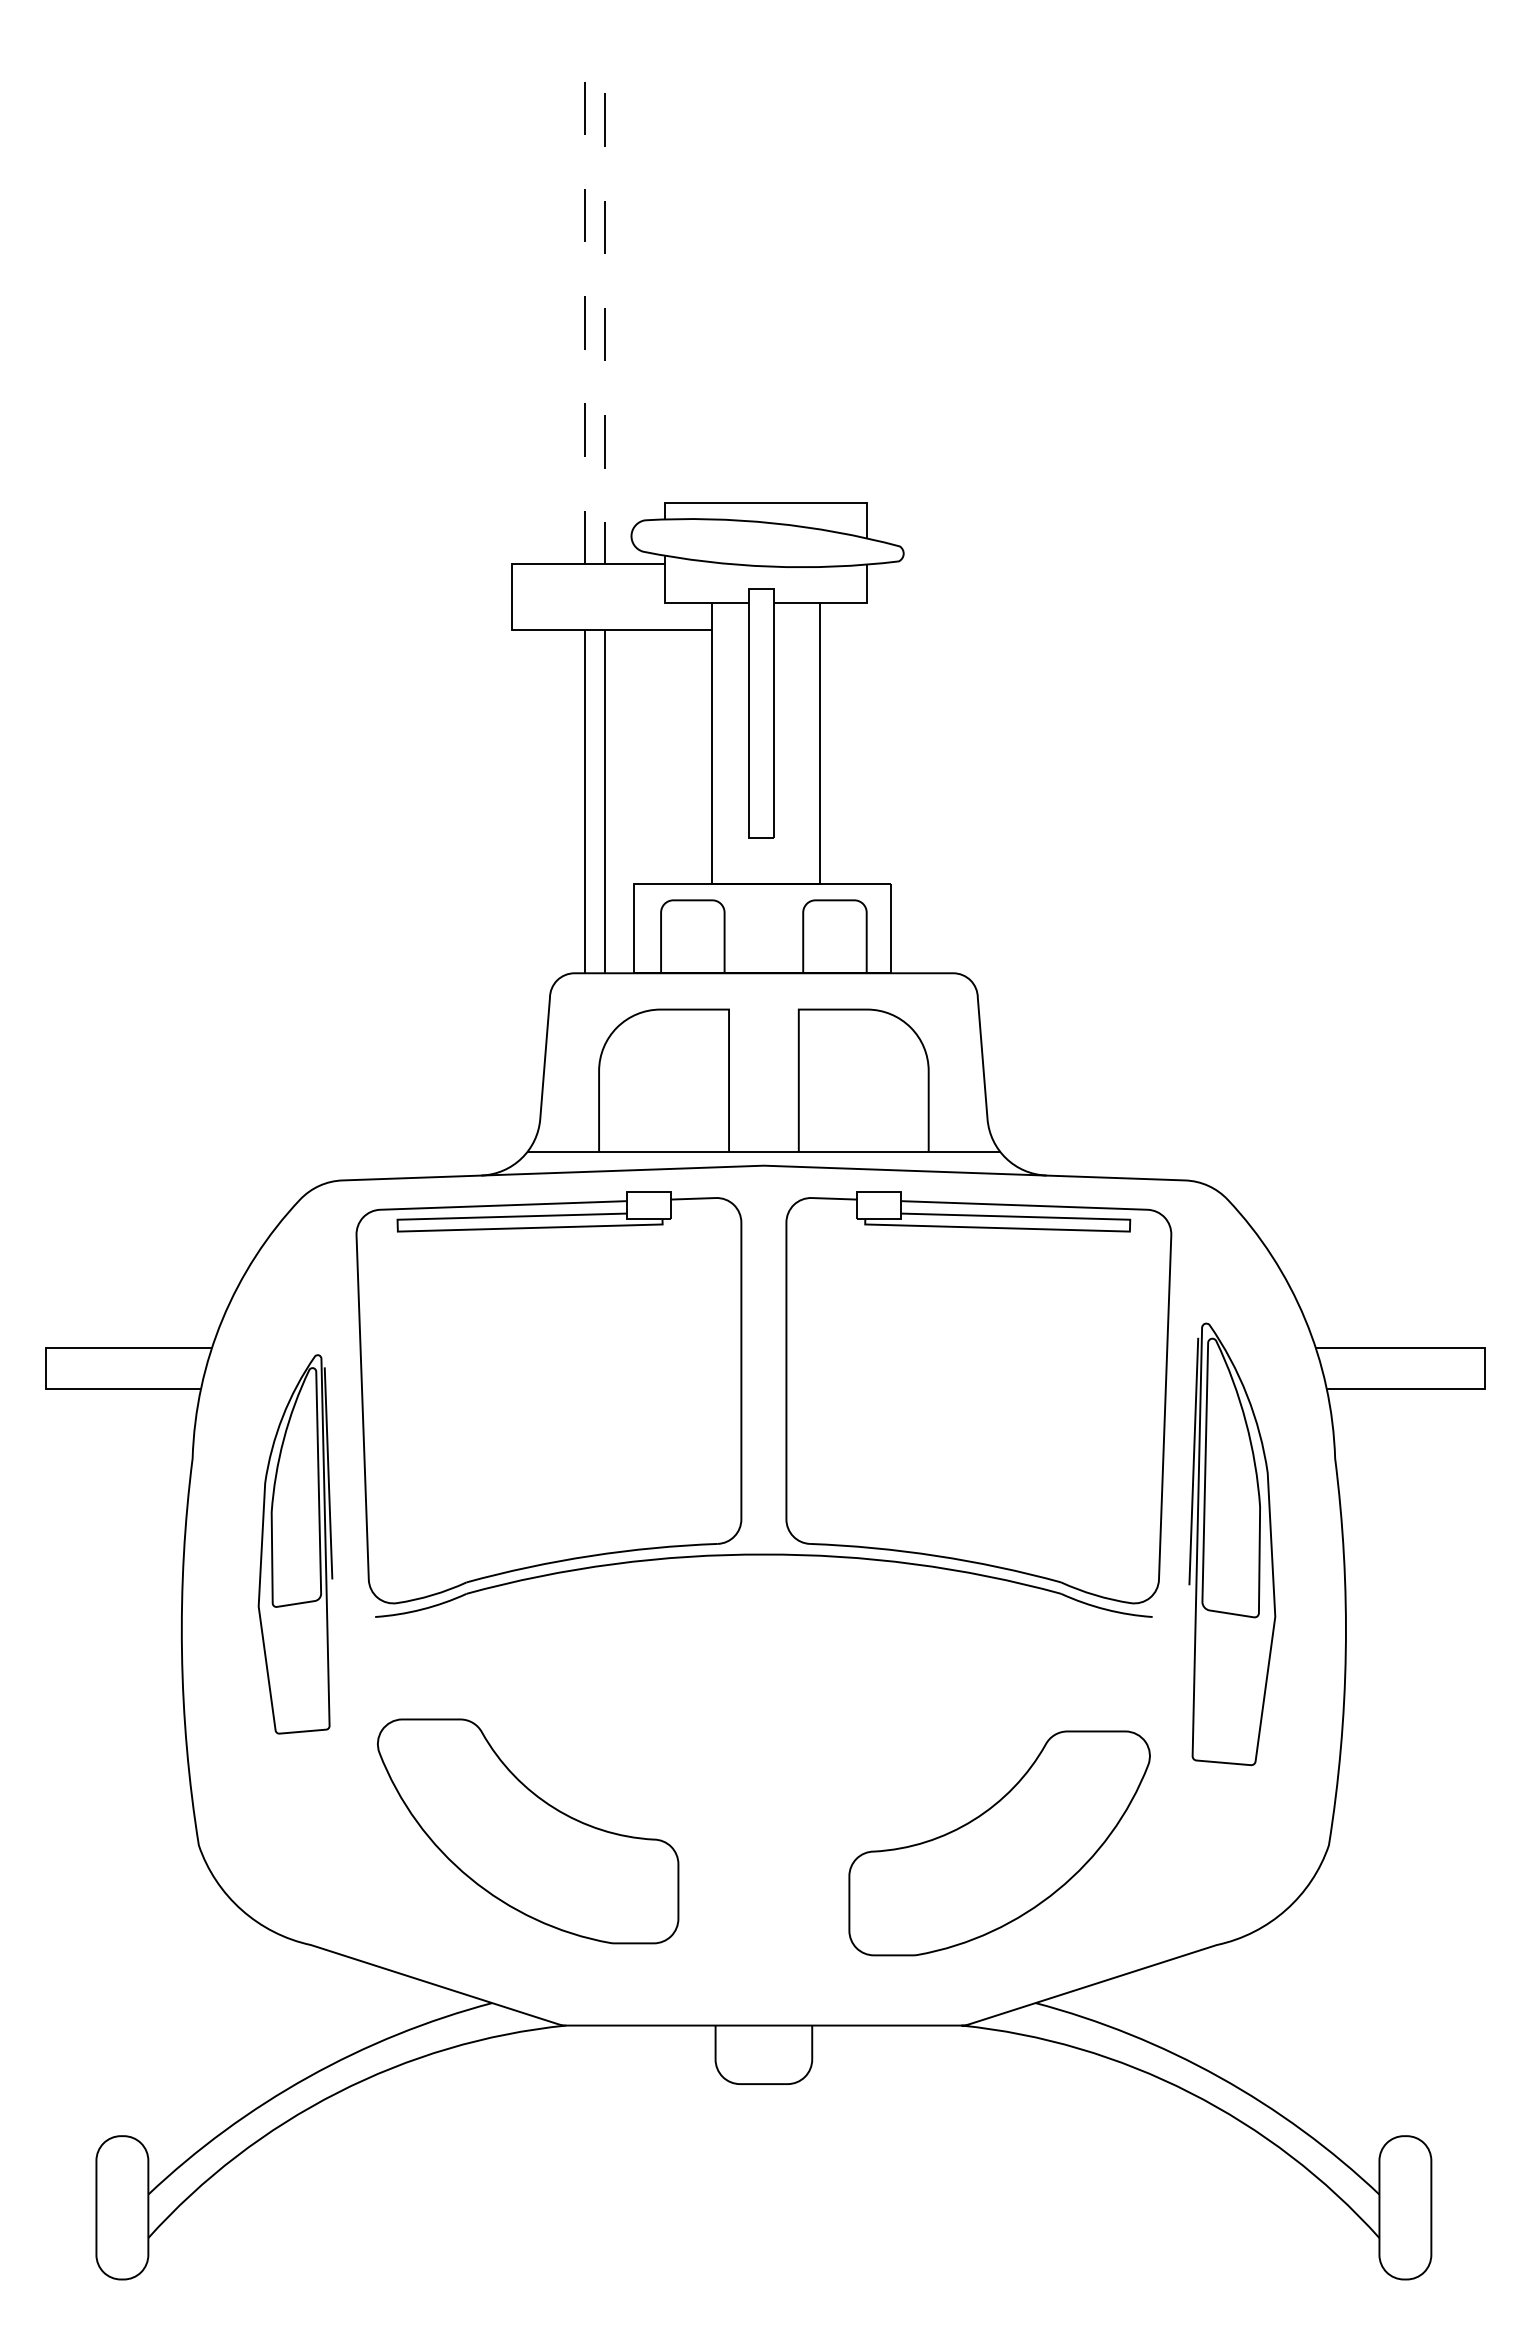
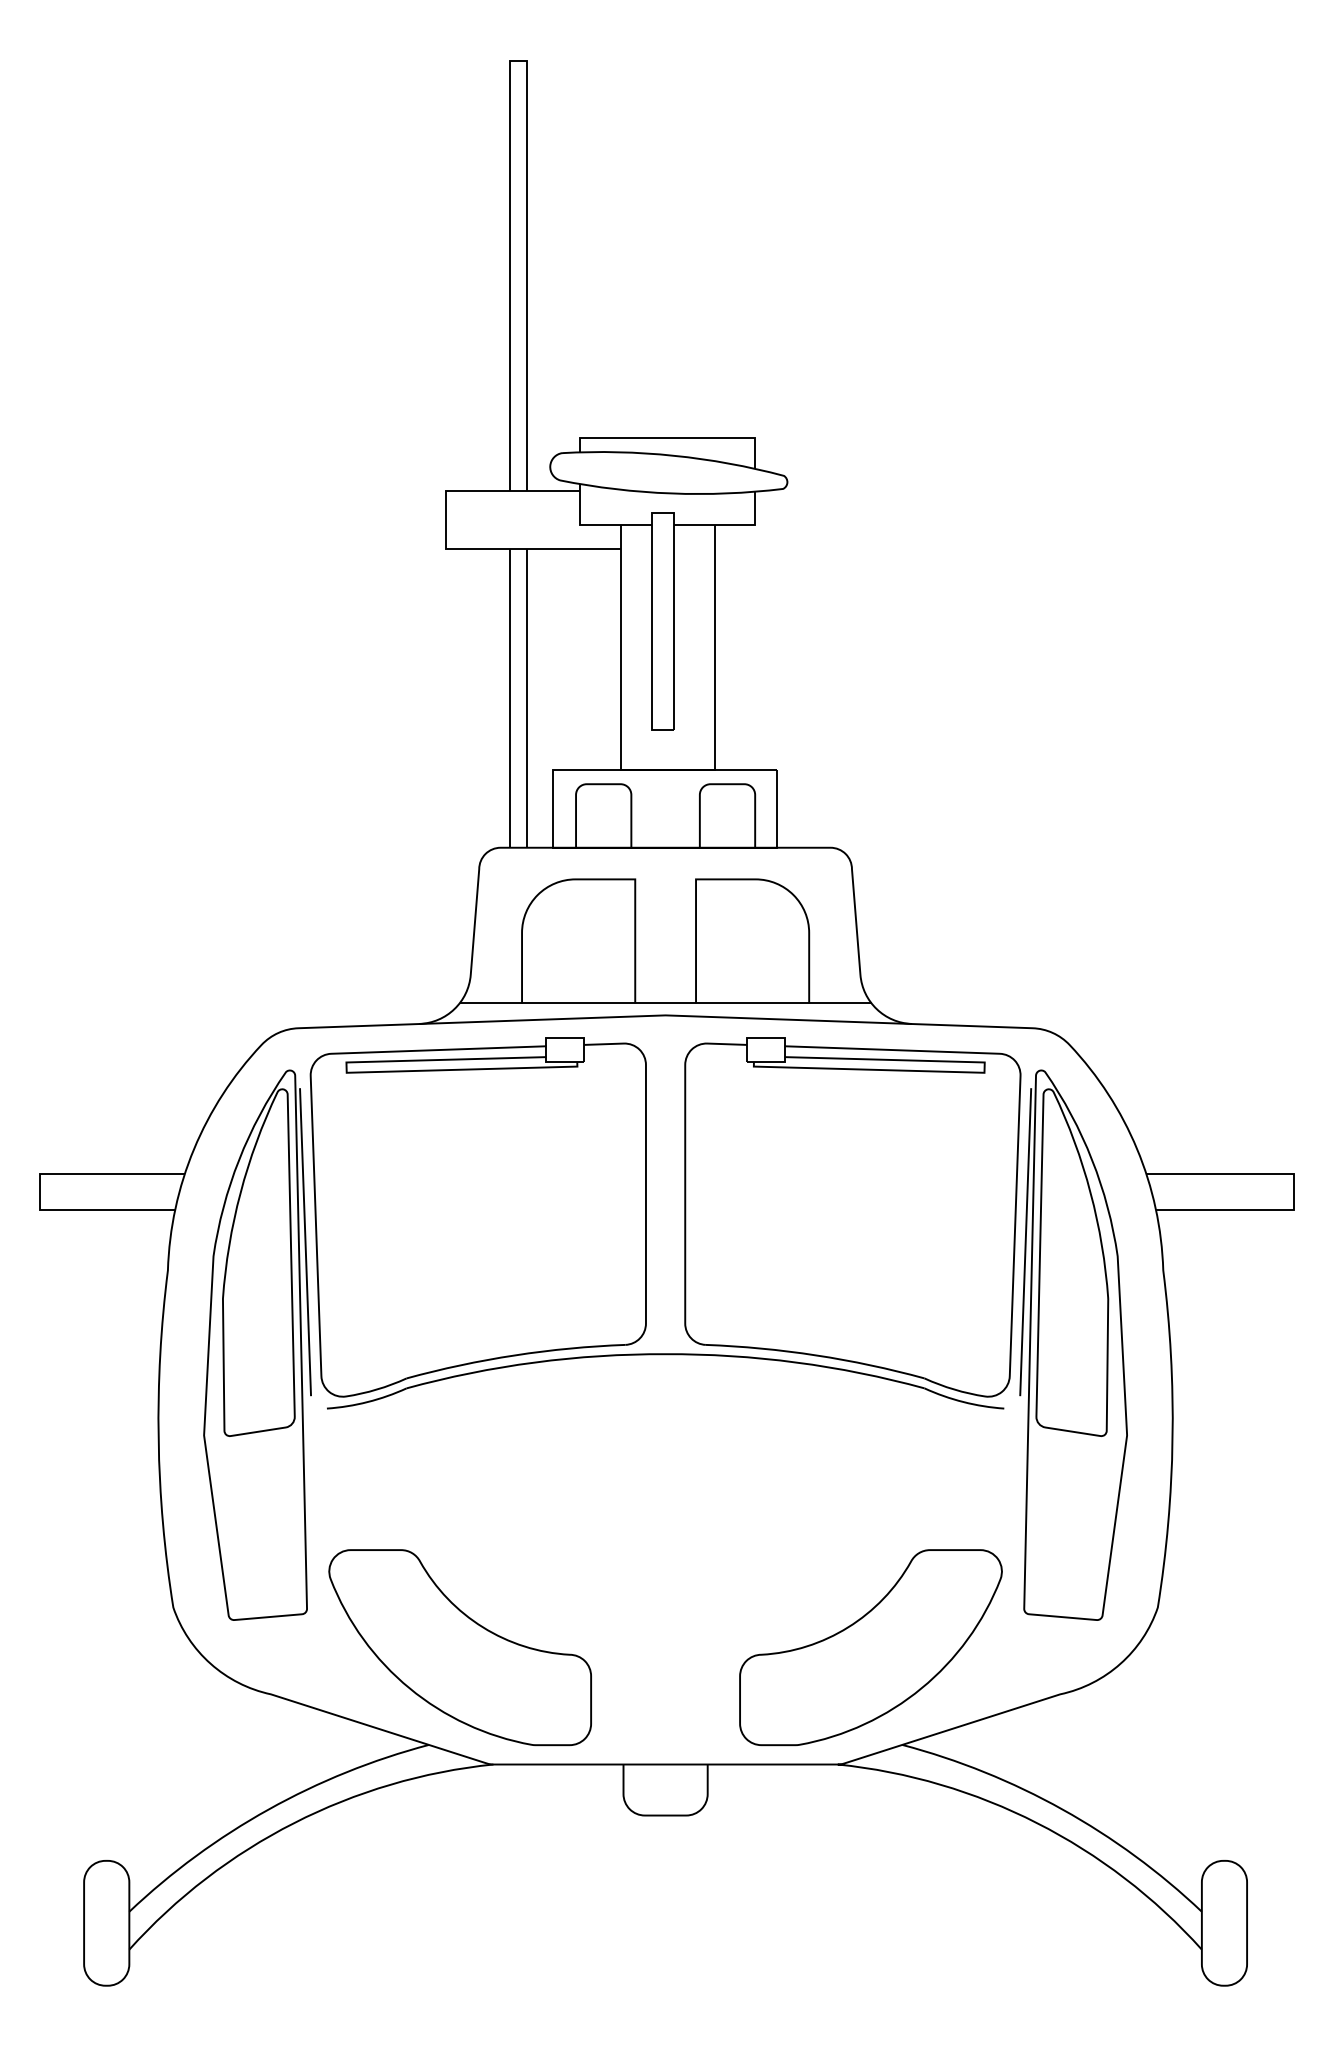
line: (594, 70) -> (518, 61), dashed -> solid
part: (295, 1544) -> (257, 1345), size x1.67
part: (1232, 1544) -> (1073, 1345), size x1.43
part: (528, 1831) -> (460, 1647), moved
part: (999, 1843) -> (870, 1647), moved

